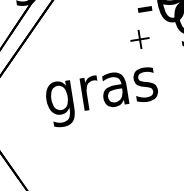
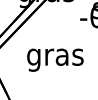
part: (139, 40) -> (78, 34), removed

